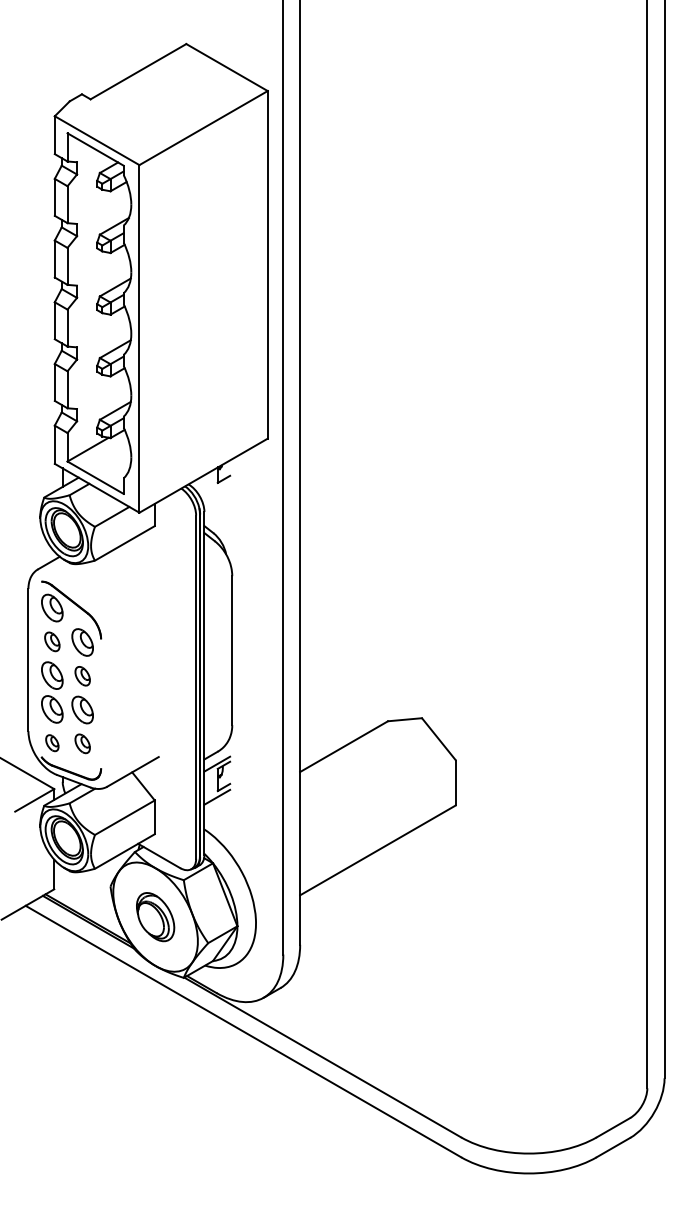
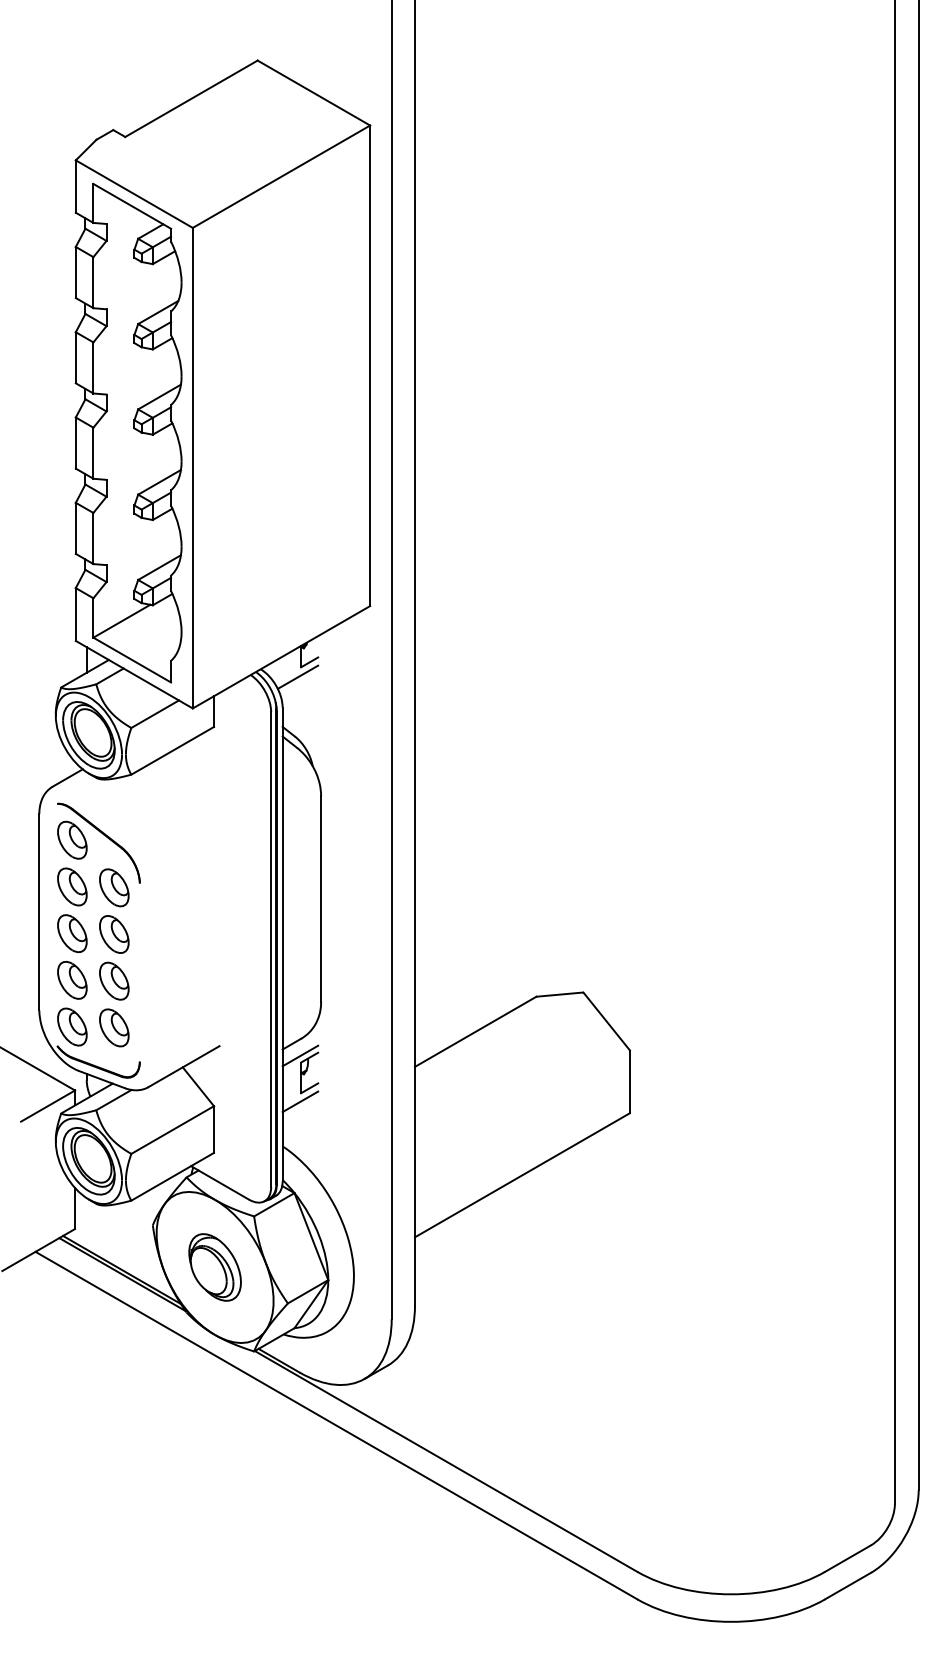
line: (215, 489) -> (297, 676), added
part: (52, 641) -> (72, 886), size x1.43
part: (82, 676) -> (114, 934), size x1.43
part: (52, 742) -> (72, 1026), size x1.67
part: (82, 743) -> (114, 1027), size x1.43

